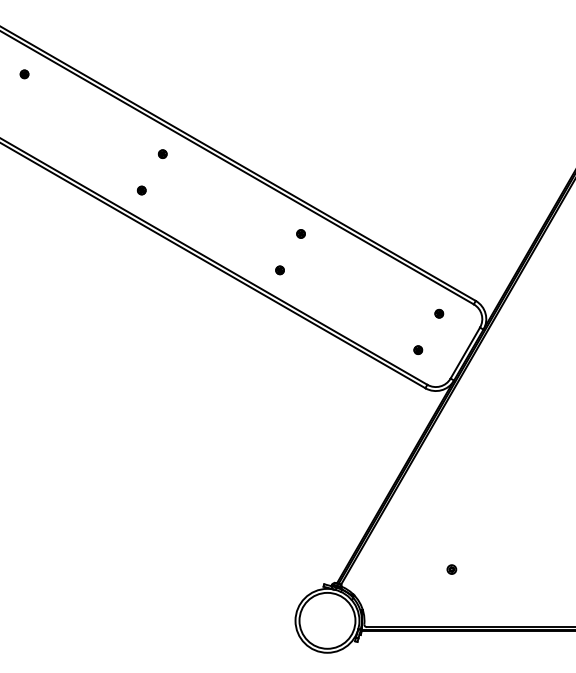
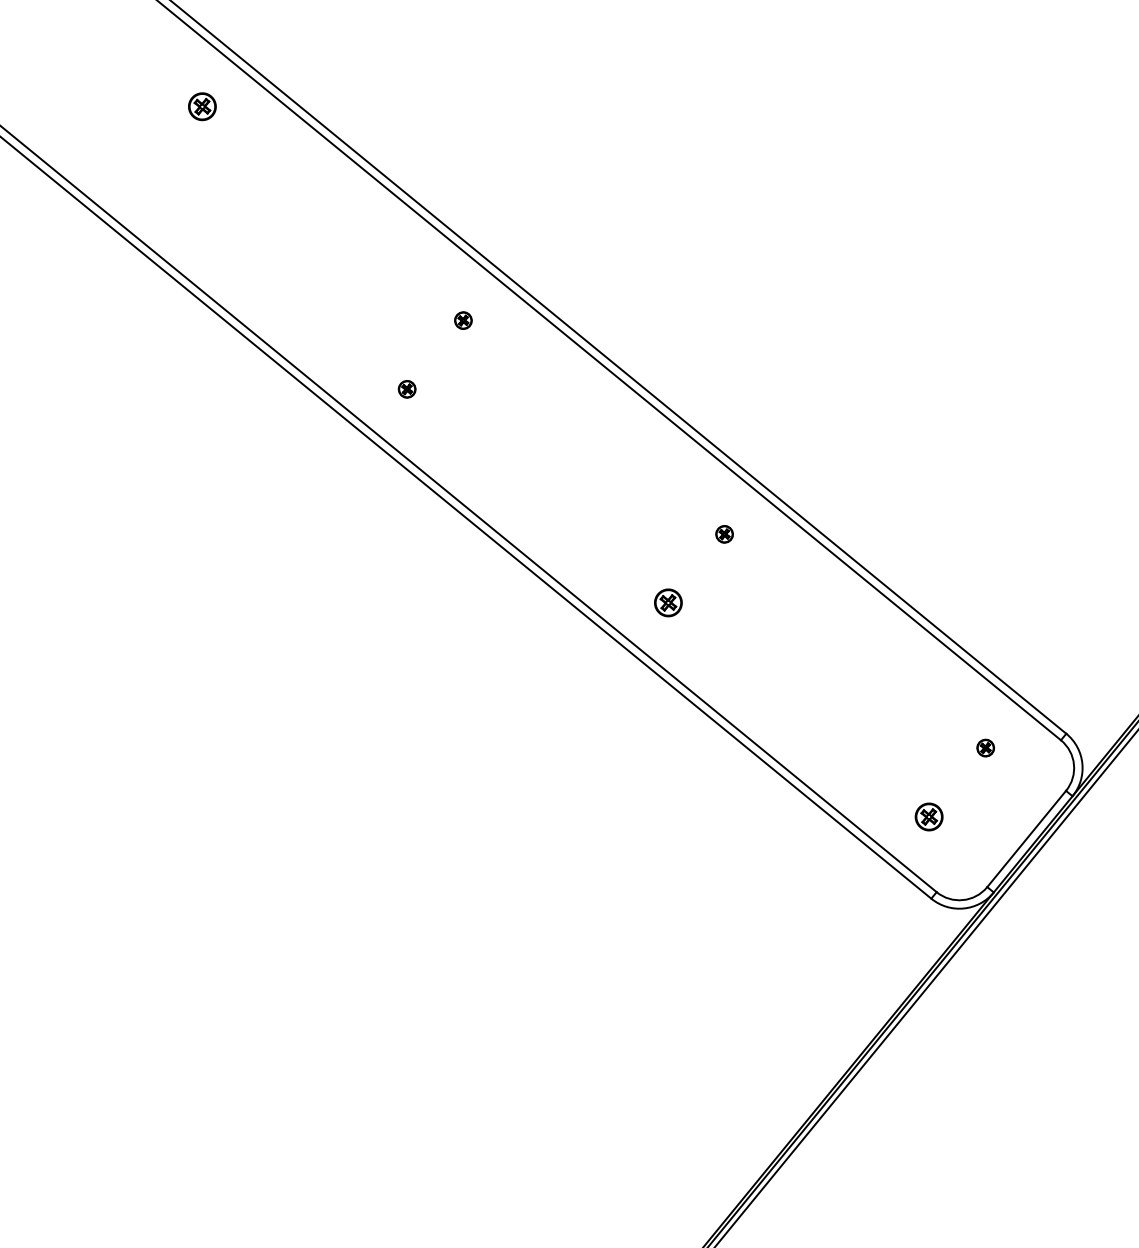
part: (24, 74) -> (202, 107), size x1.6
part: (279, 270) -> (667, 603), size x1.6
part: (418, 349) -> (930, 815), size x1.6

